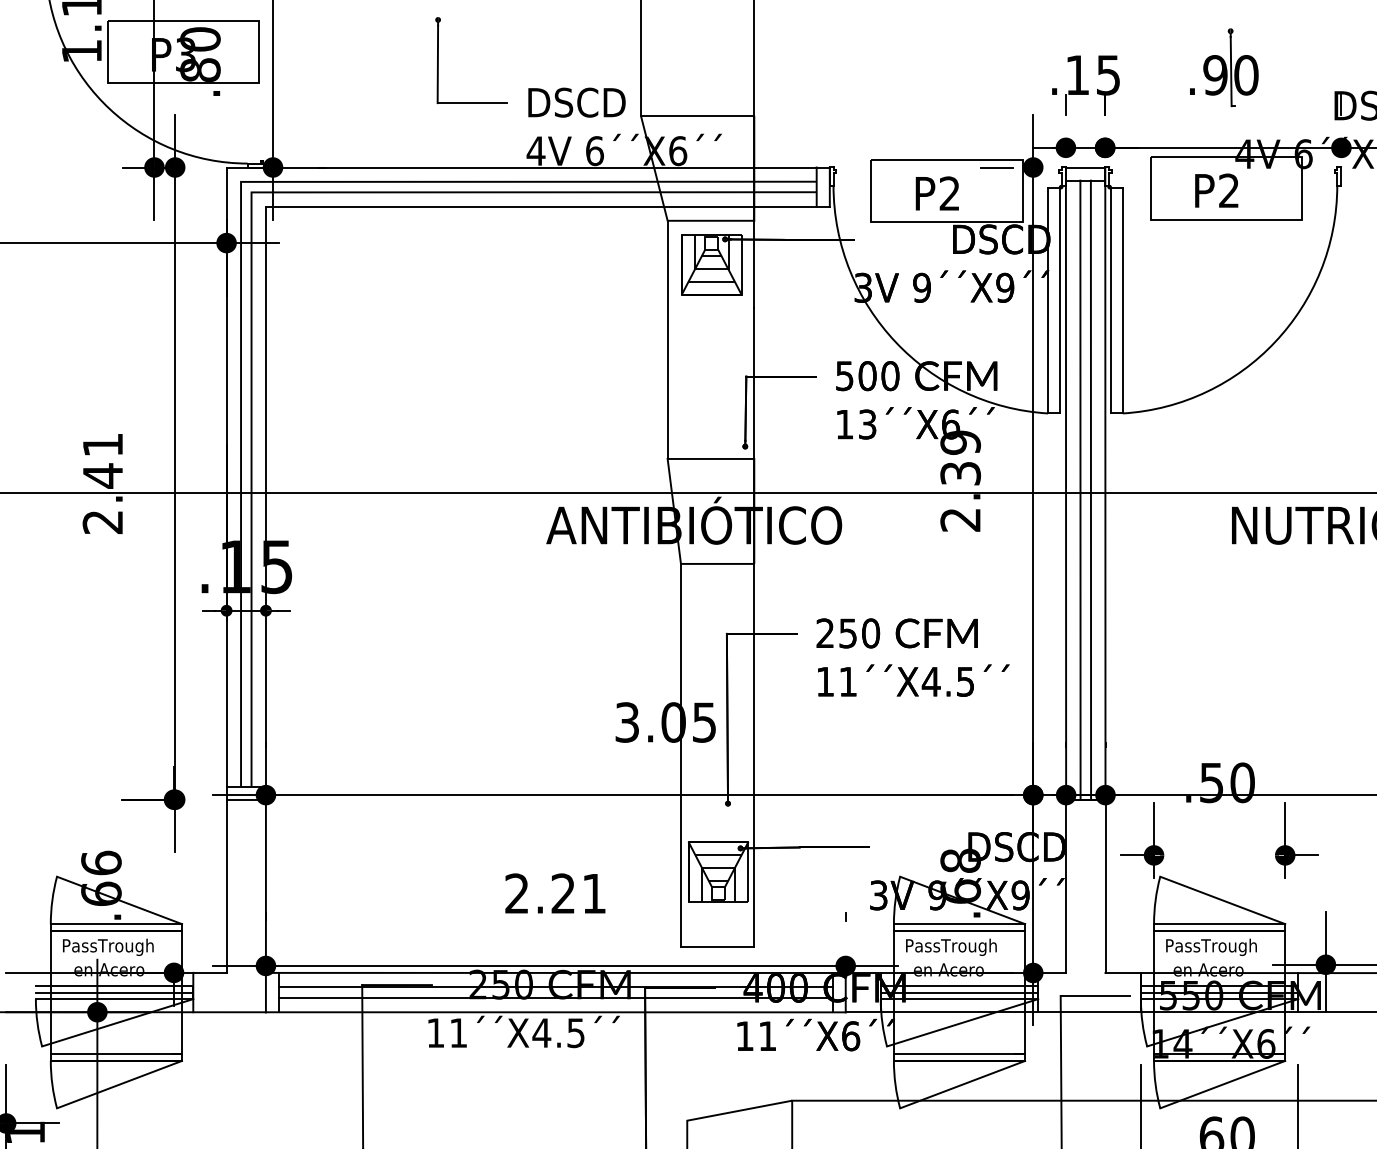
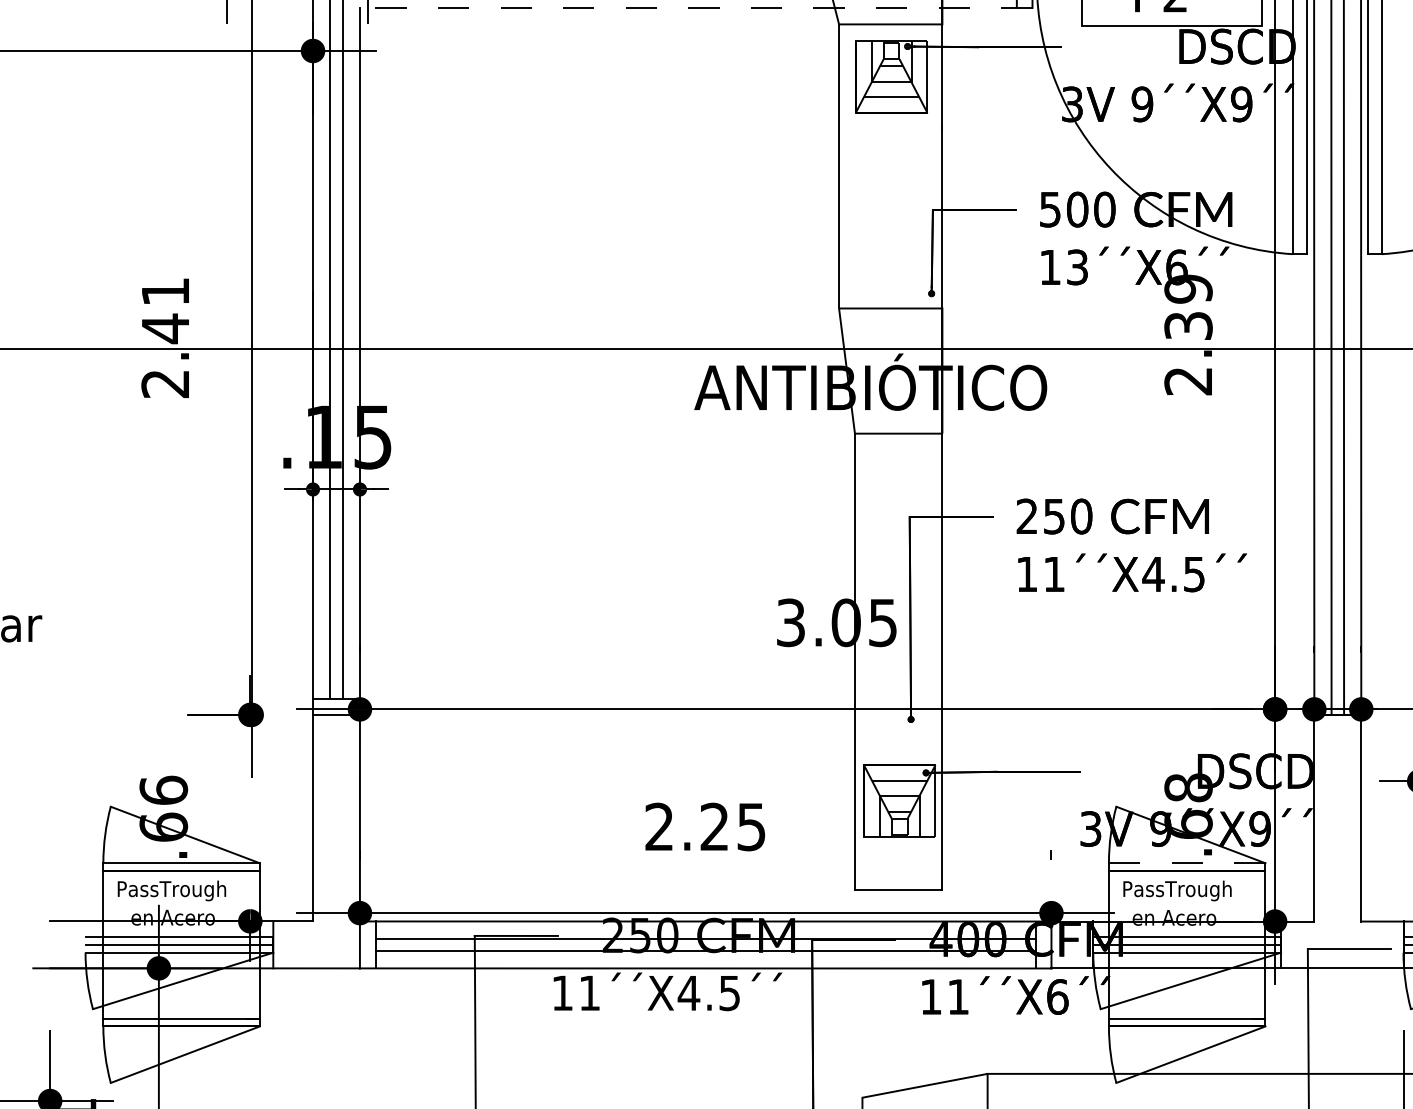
line: (547, 206) -> (695, 7), solid -> dashed
text: (593, 894) -> (750, 827), 2.21 -> 2.25
line: (959, 924) -> (1187, 863), solid -> dashed

